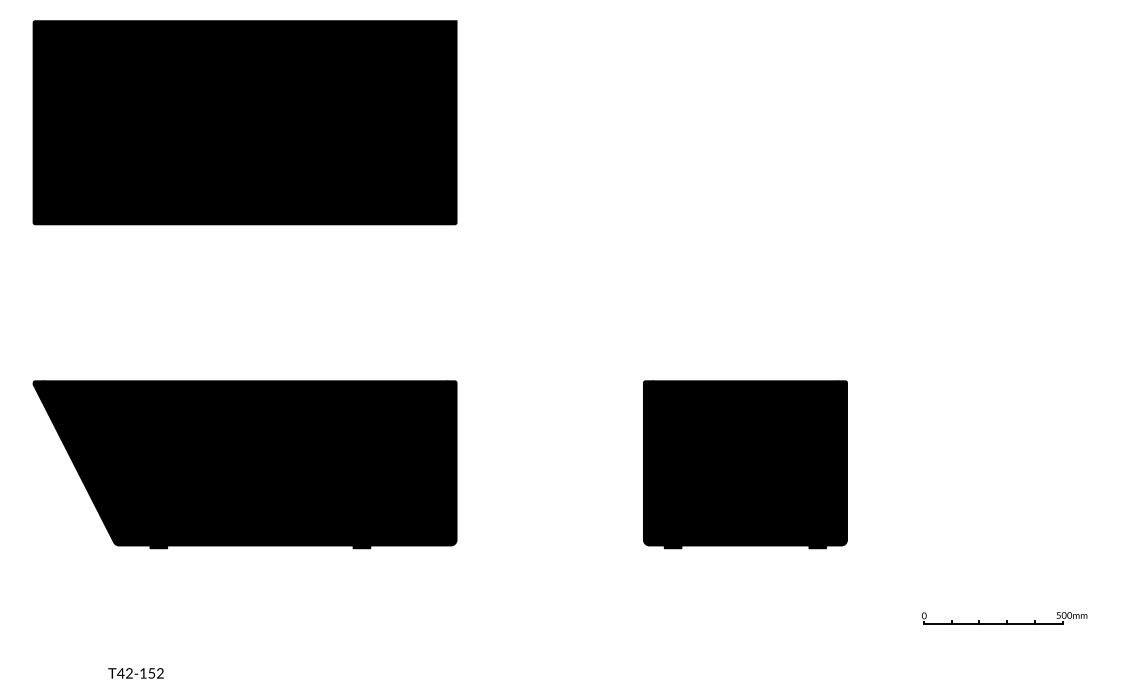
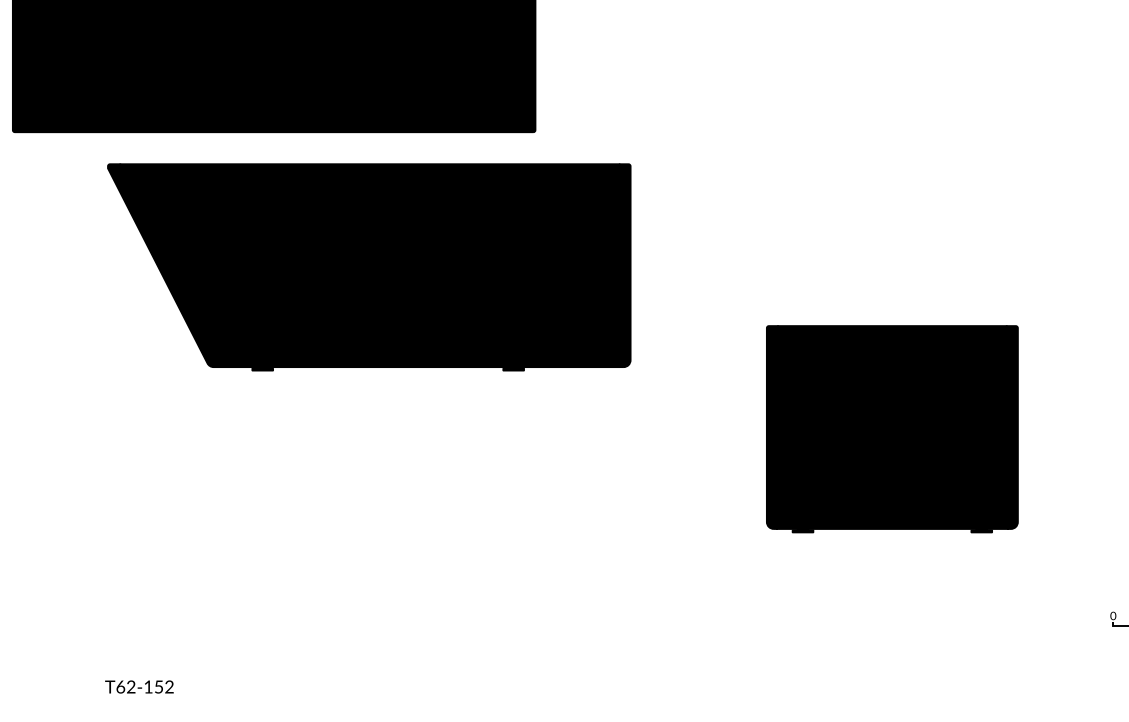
part: (244, 464) -> (368, 267), moved
text: (120, 673) -> (120, 687), T42-152 -> T62-152

